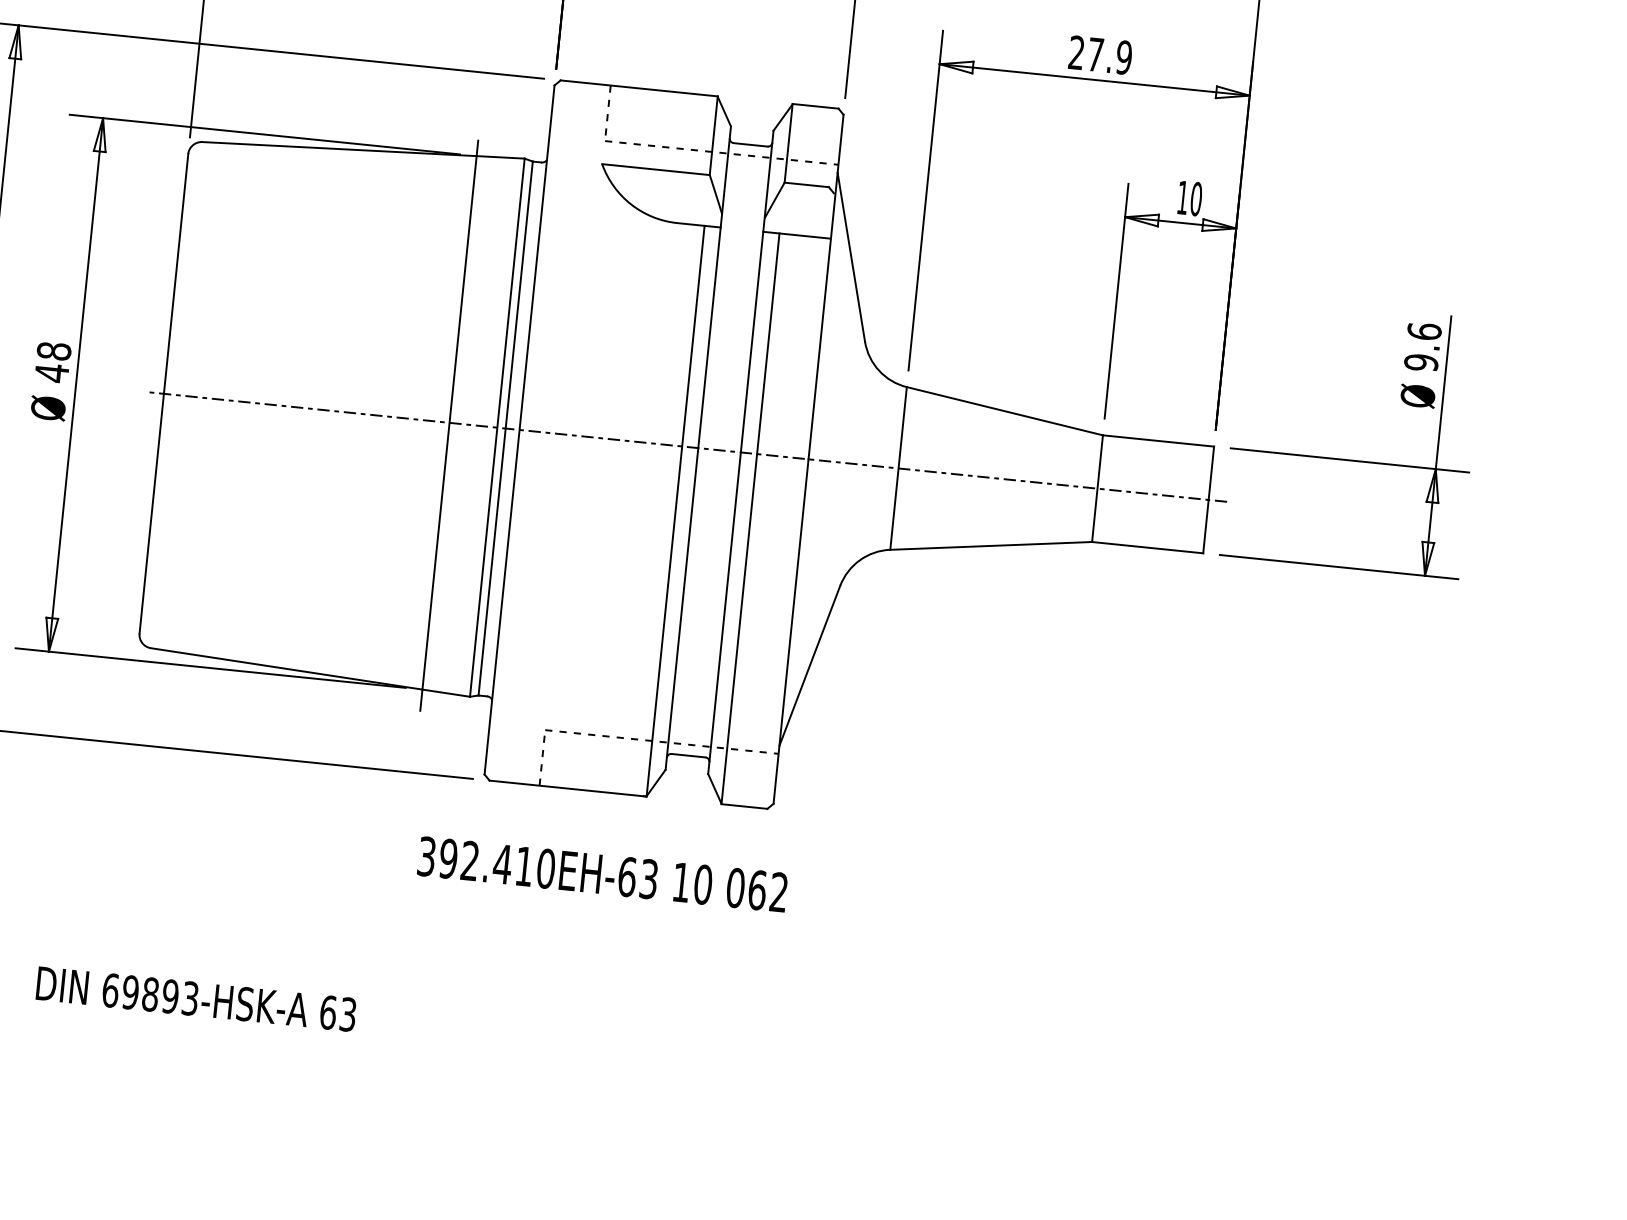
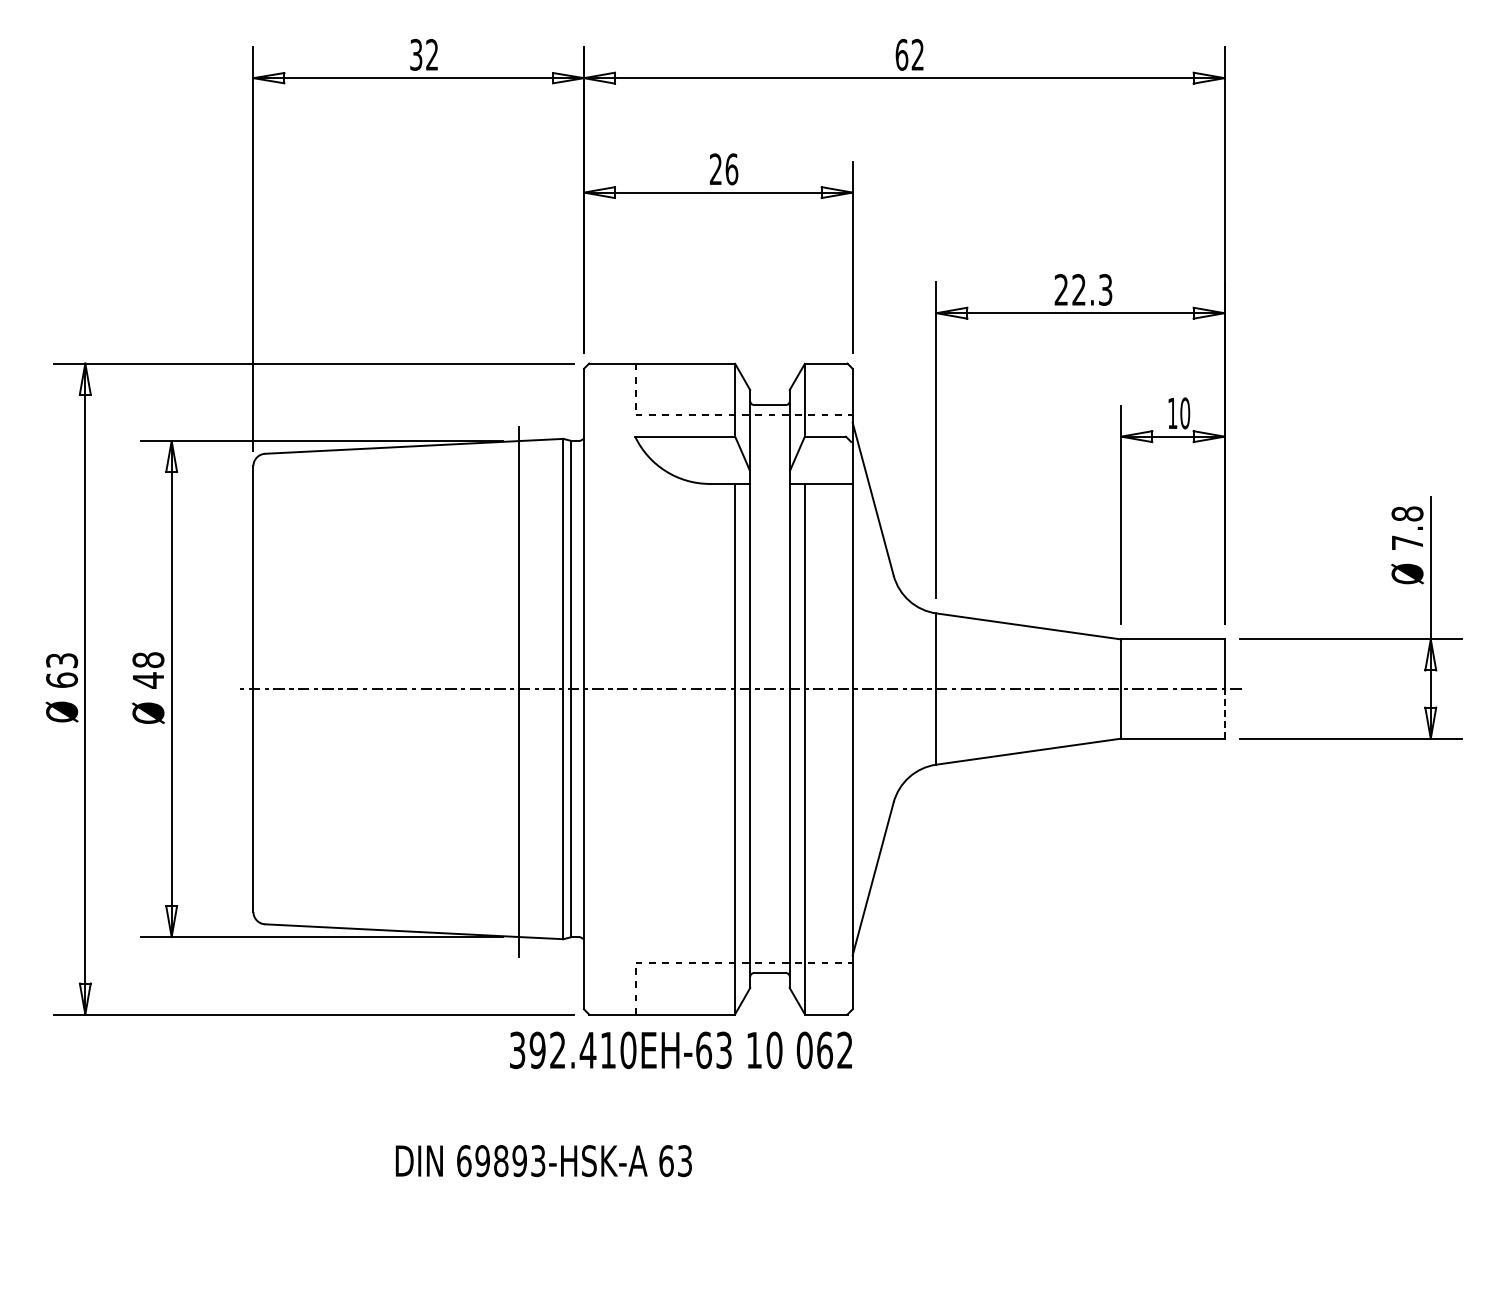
text: (1110, 55) -> (1092, 289), 27.9 -> 22.3
text: (1422, 347) -> (1407, 528), 9.6 -> 7.8
line: (1205, 526) -> (1224, 713), solid -> dashed
text: (602, 874) -> (680, 1050), moved
text: (195, 999) -> (543, 1161), moved

